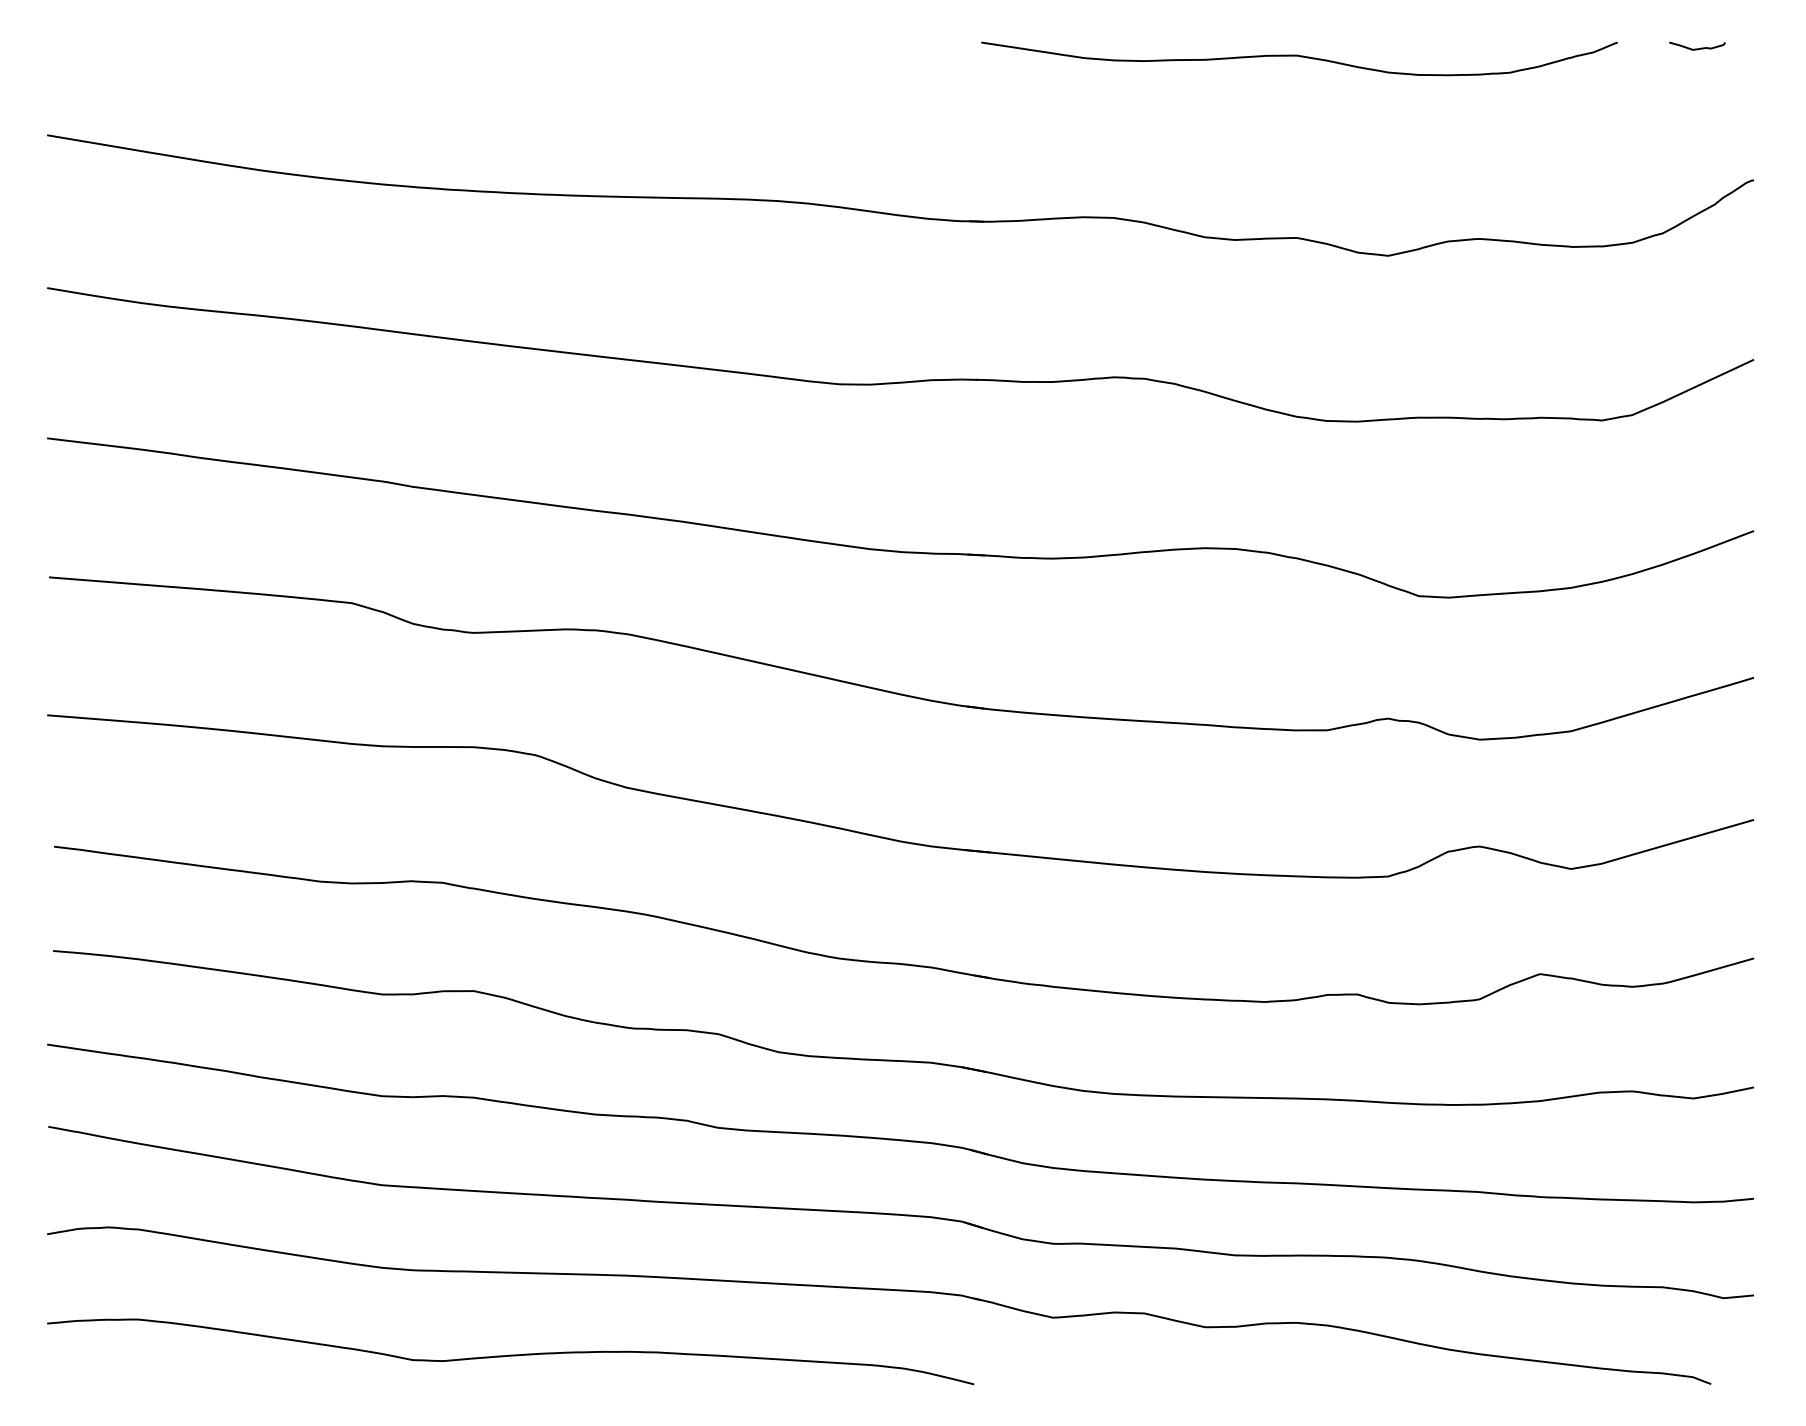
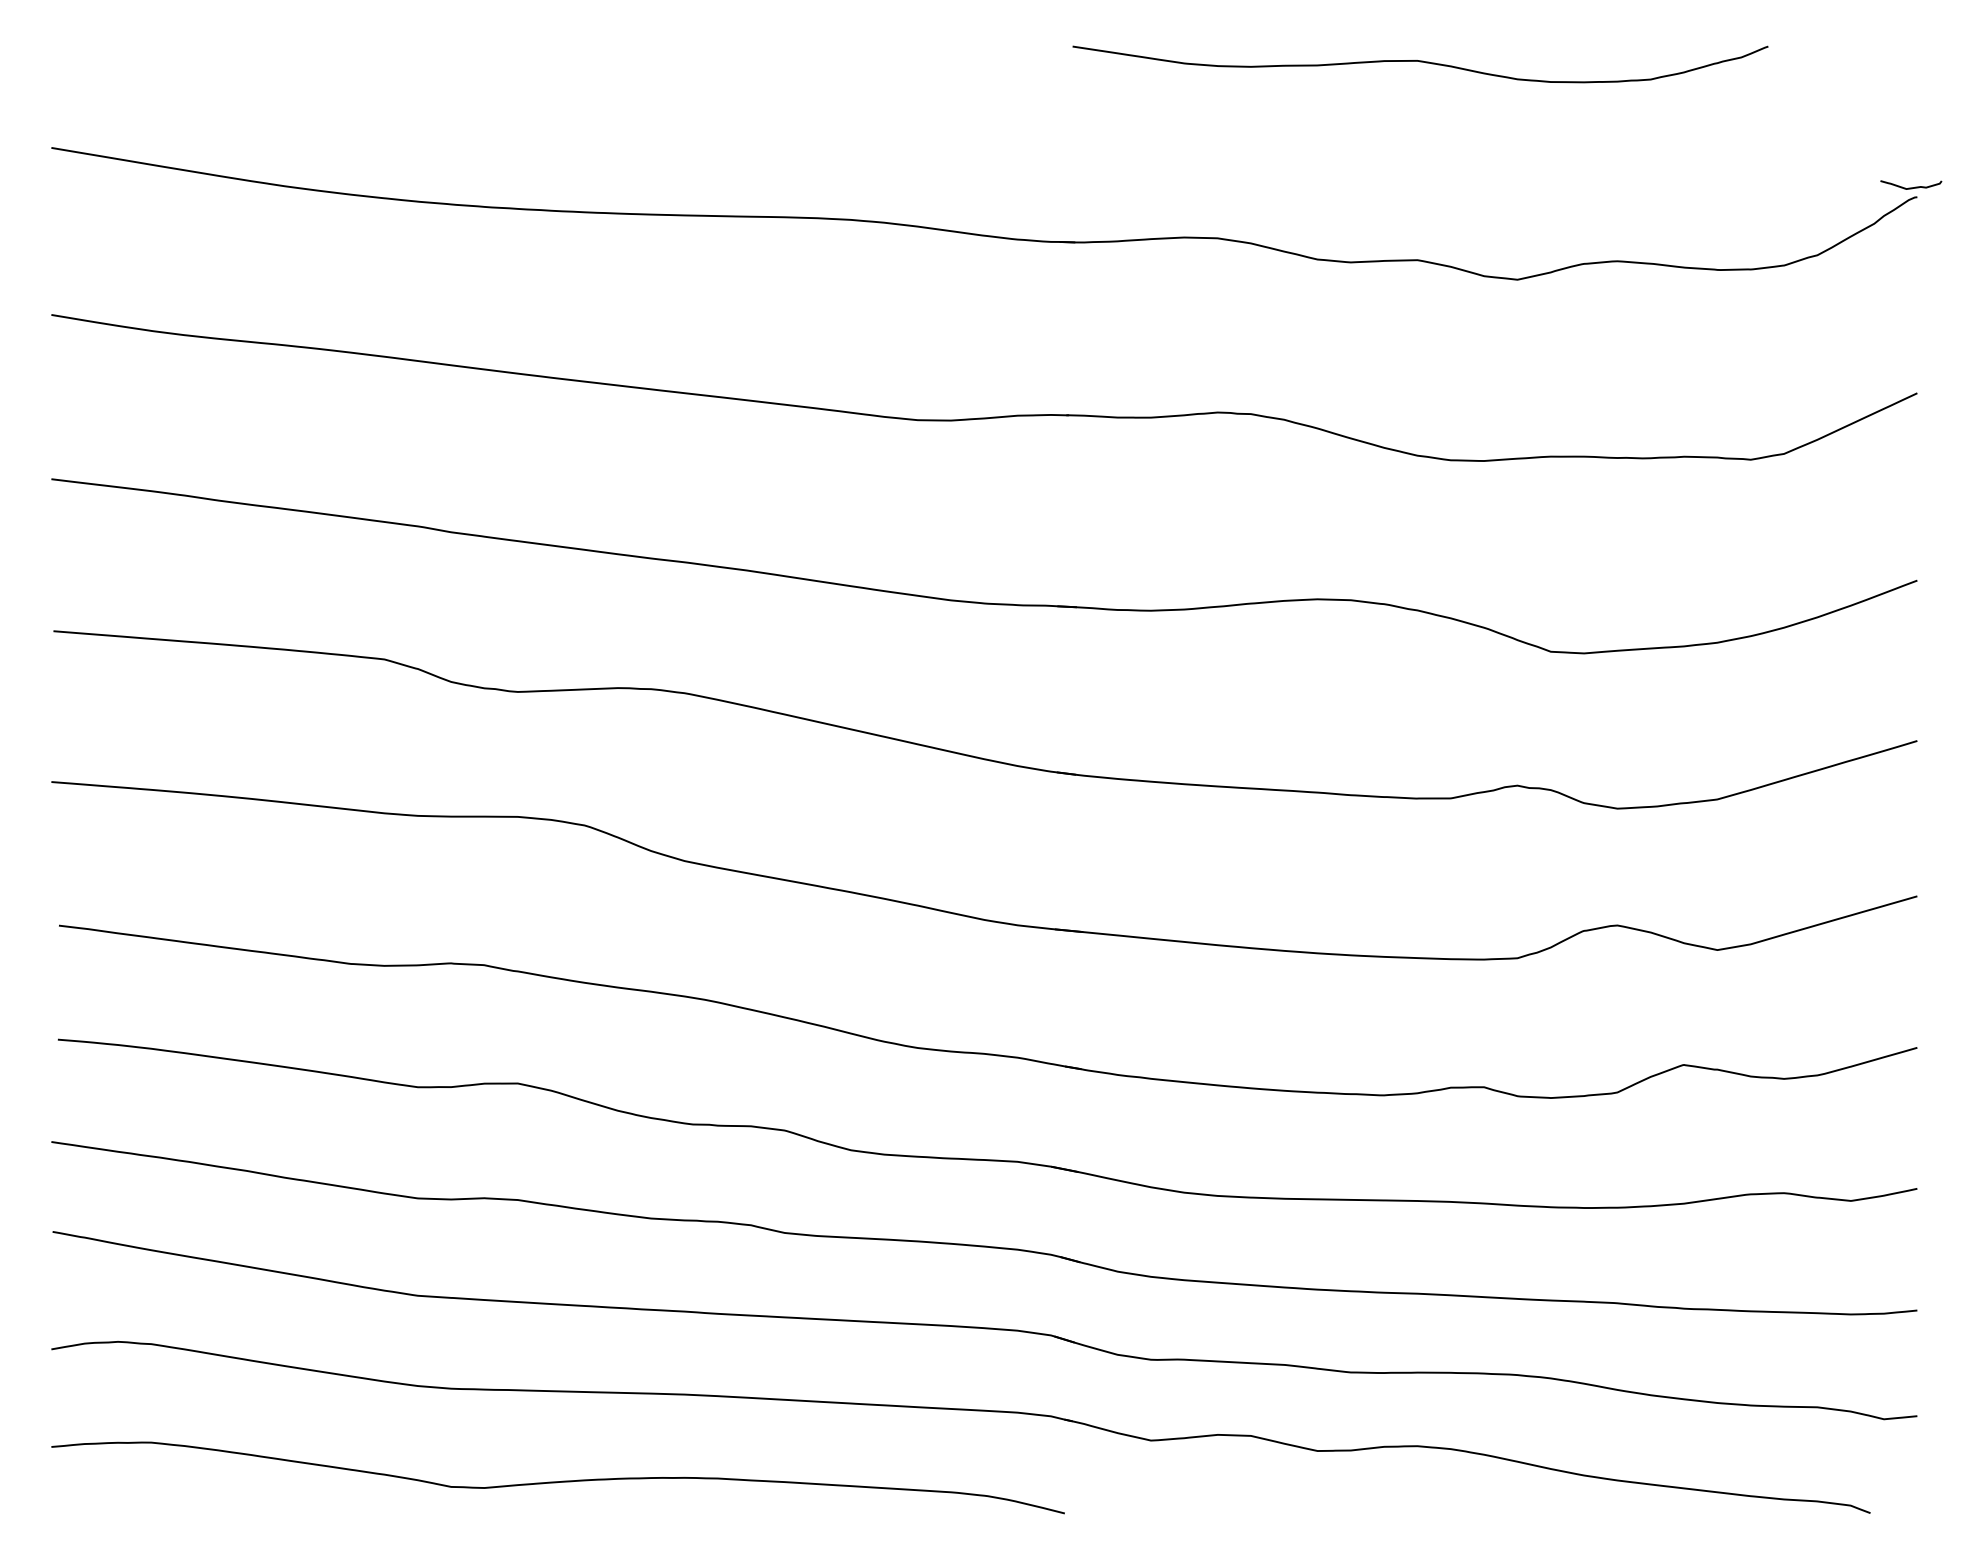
curve: (1697, 48) -> (1911, 187), moved

